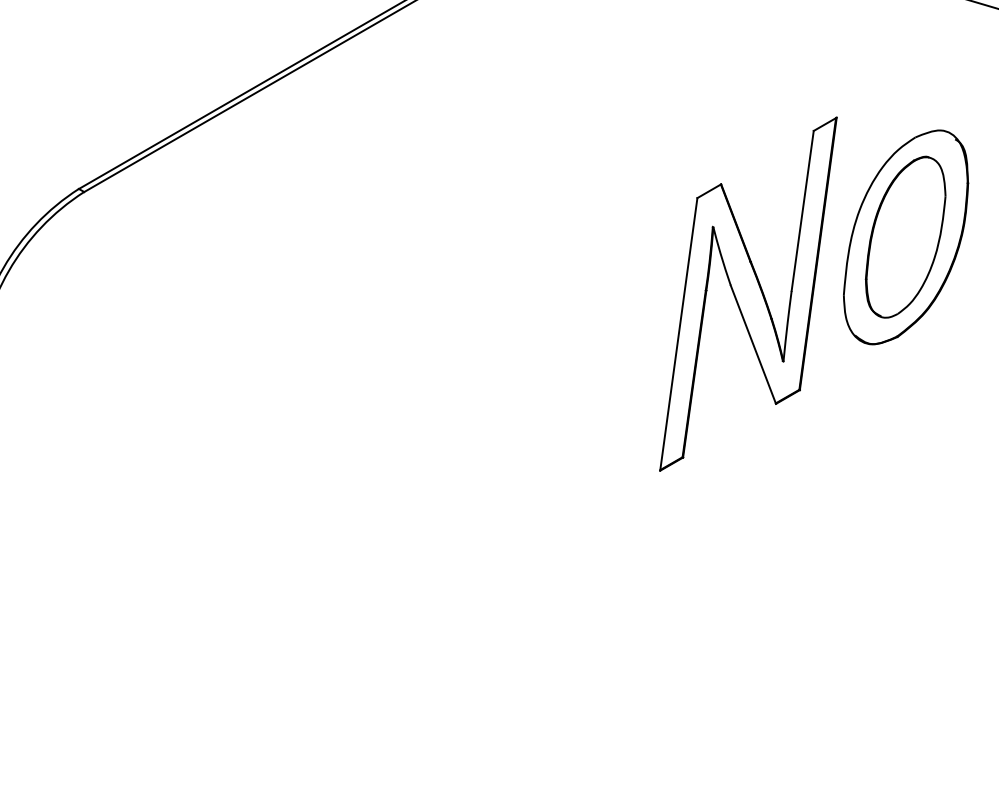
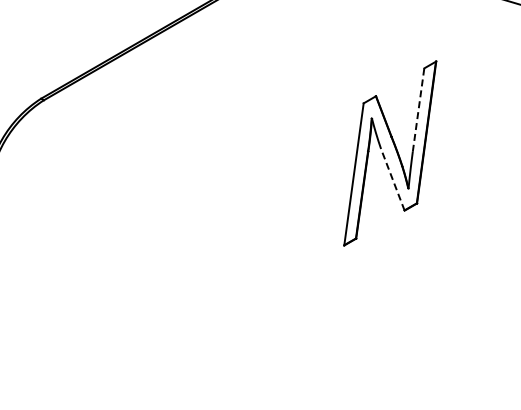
line: (802, 209) -> (418, 109), solid -> dashed
part: (906, 236) -> (472, 123), removed
line: (752, 344) -> (392, 179), solid -> dashed

